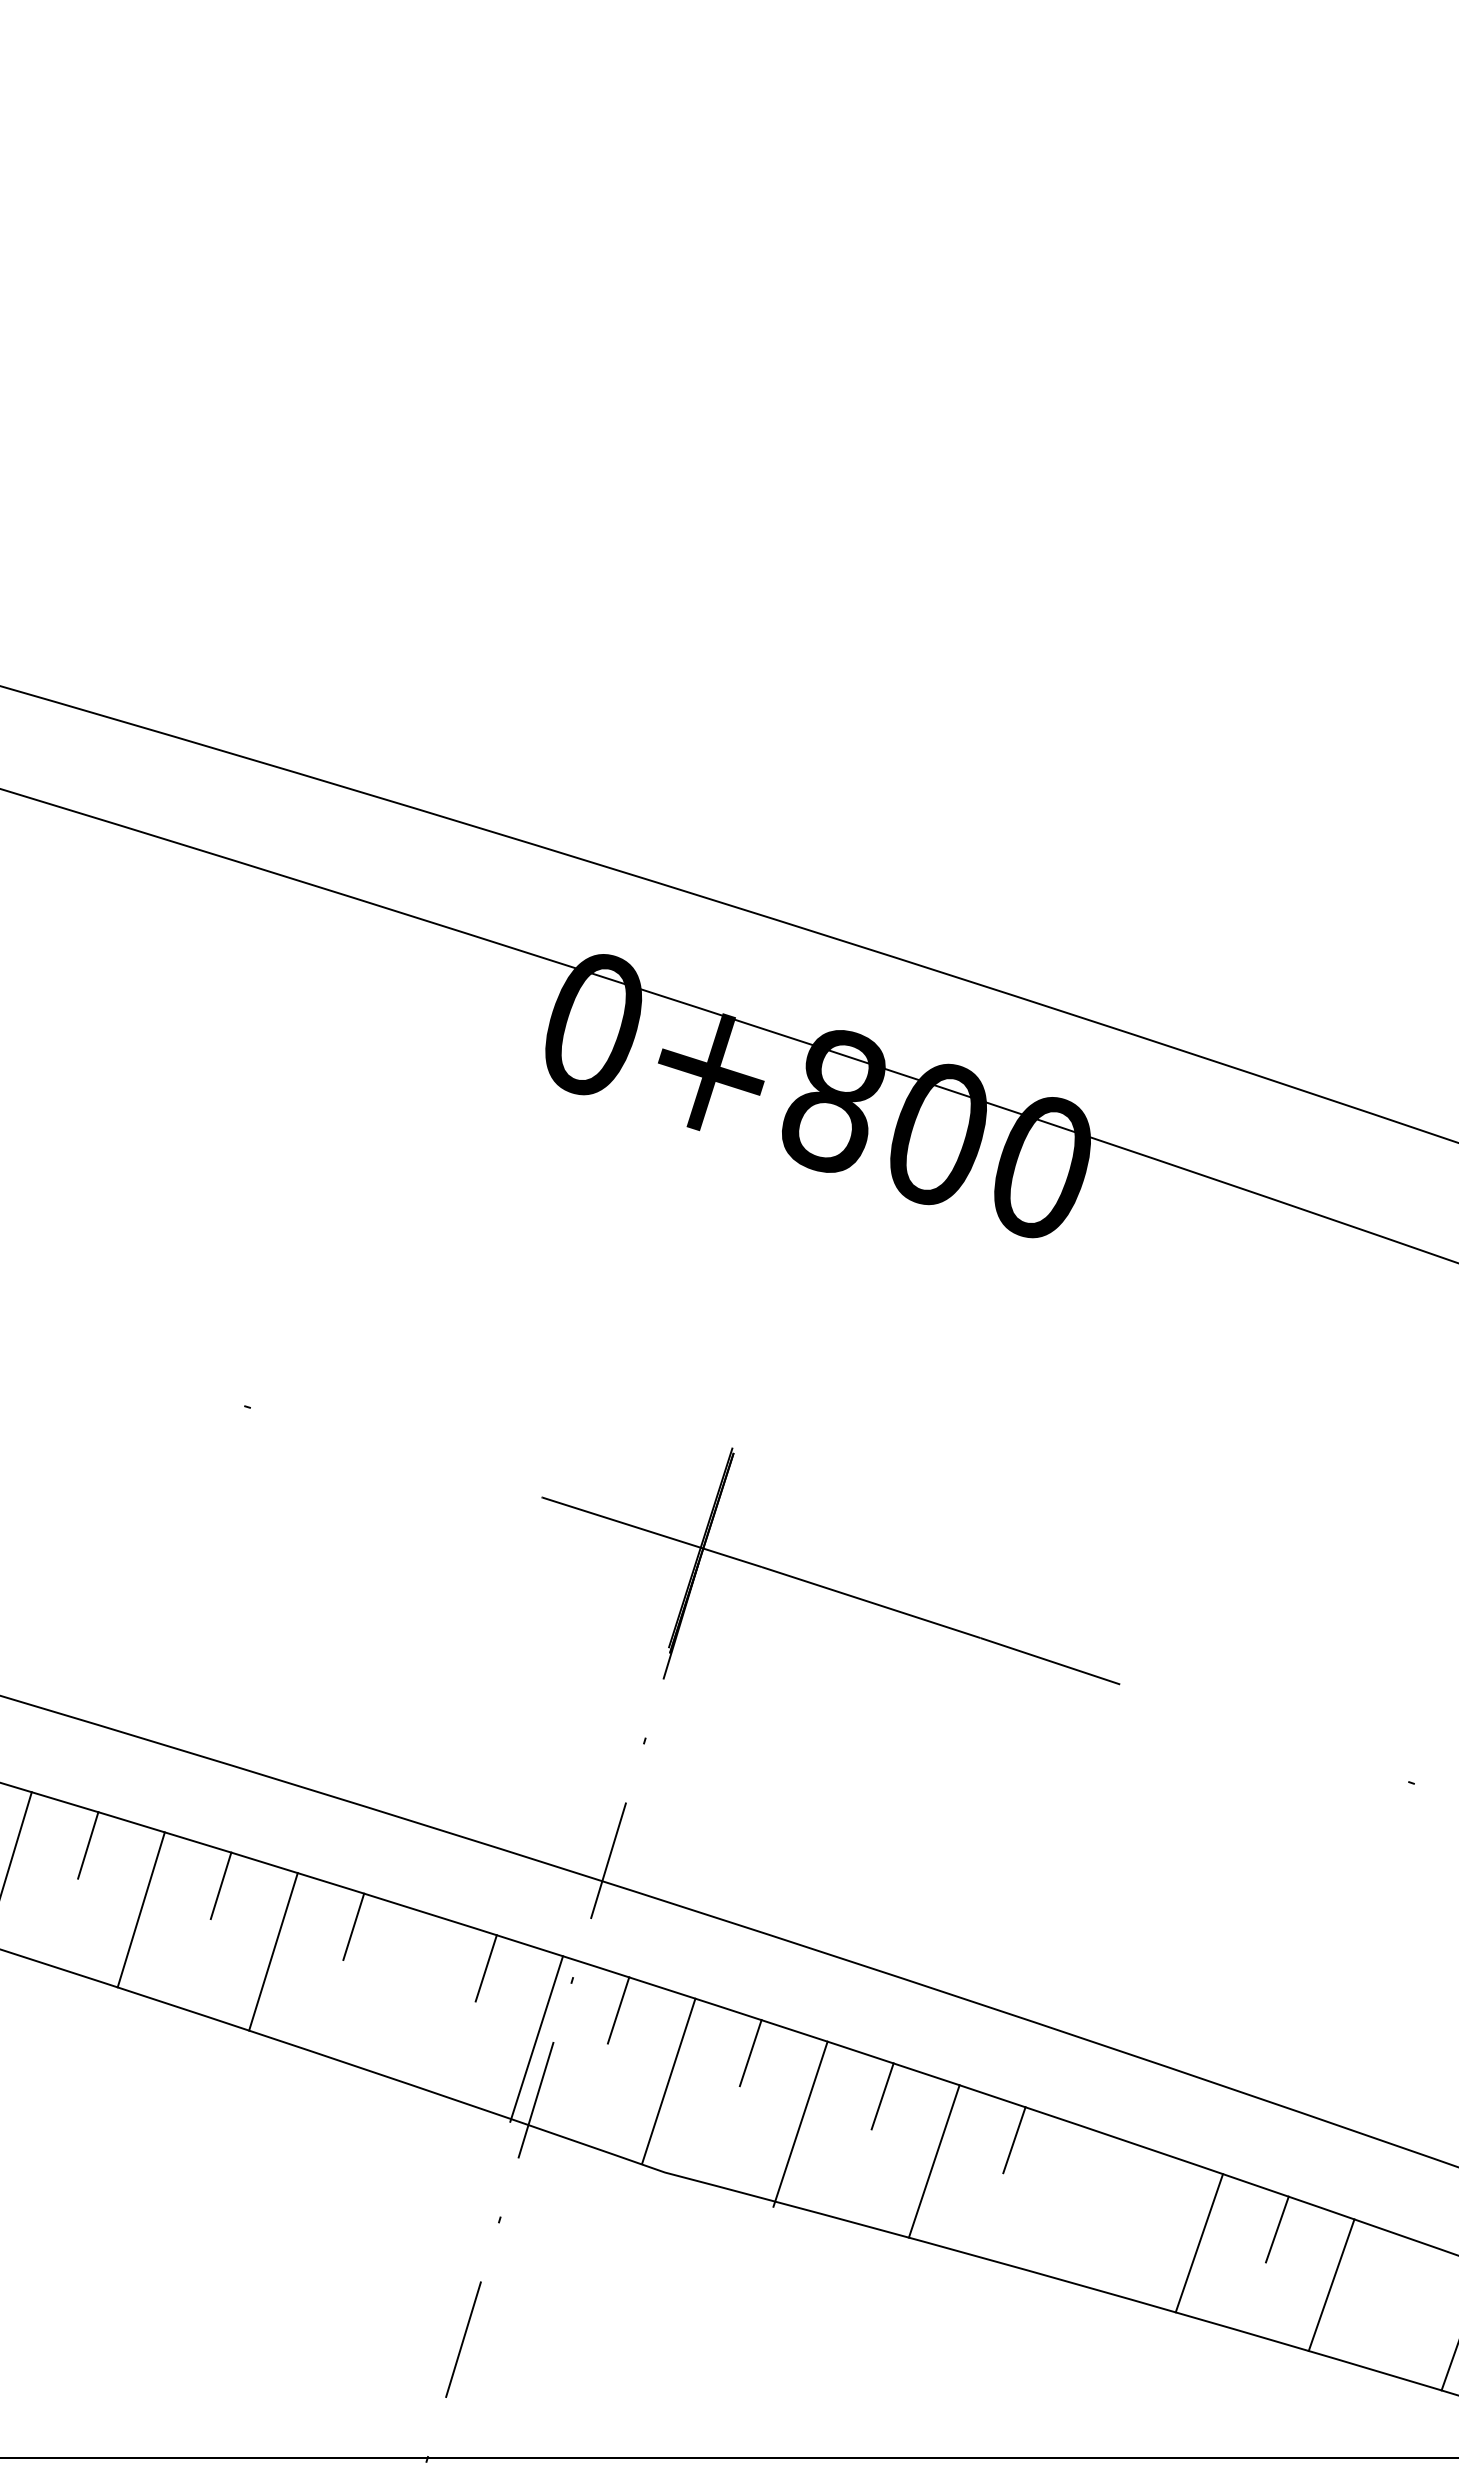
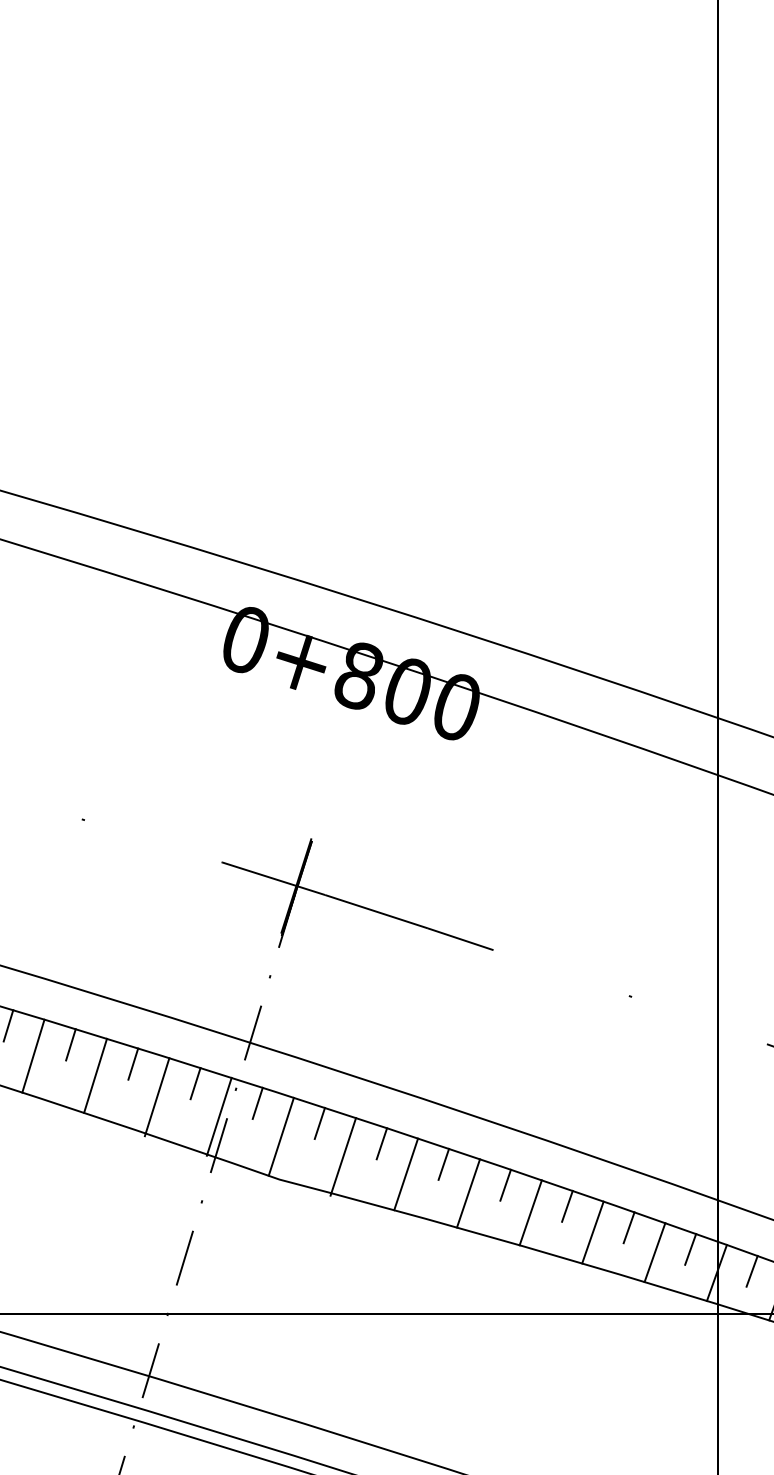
line: (403, 1997) -> (156, 1097), added
line: (1145, 2182) -> (505, 1184), added
line: (1066, 2202) -> (468, 1193), added
line: (1407, 2274) -> (628, 1227), added

